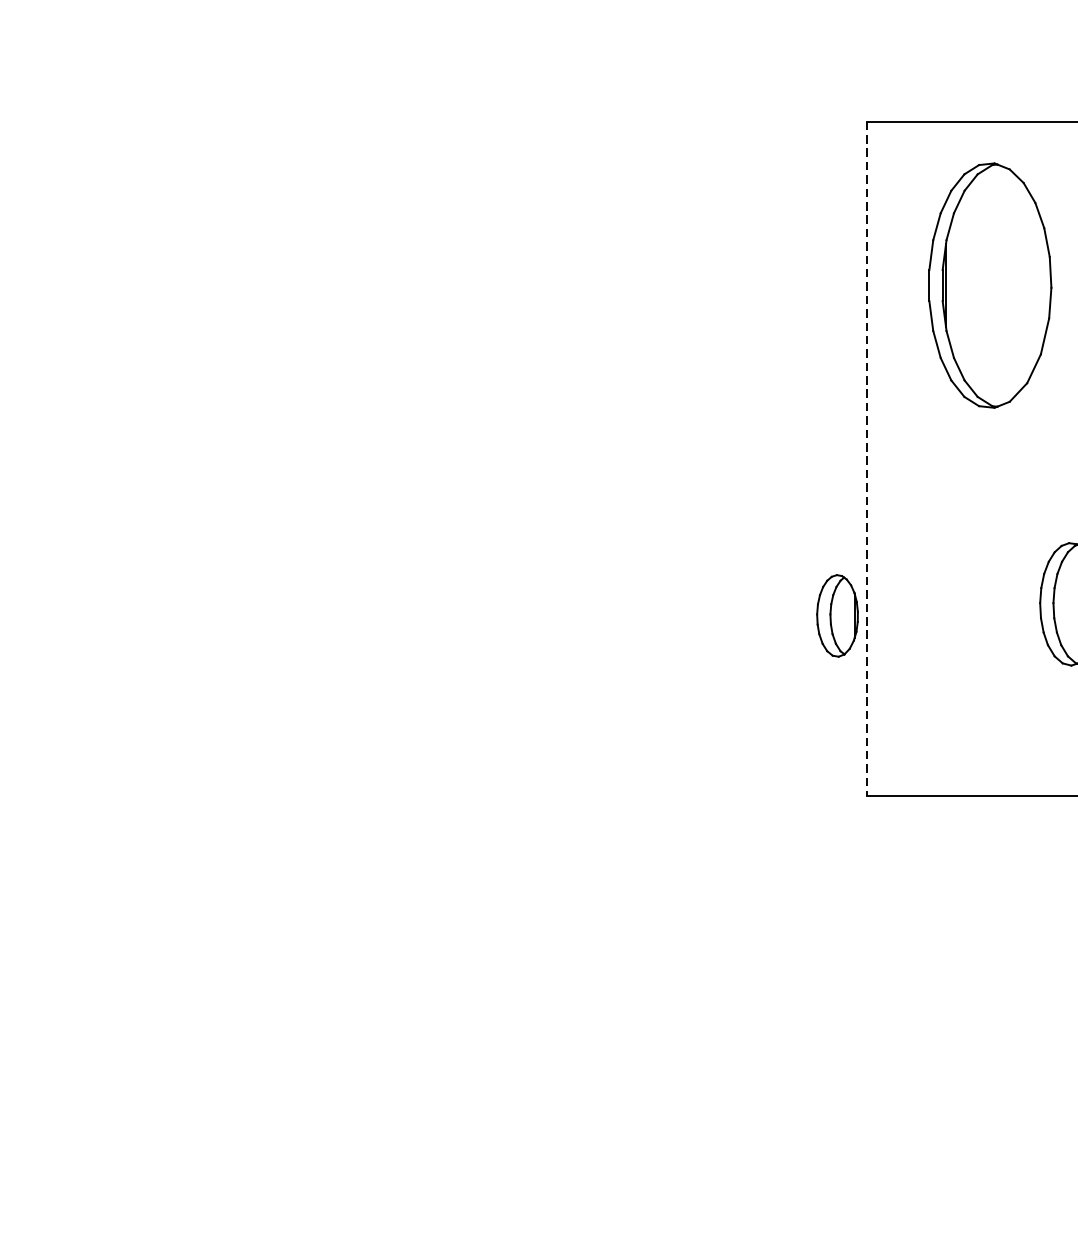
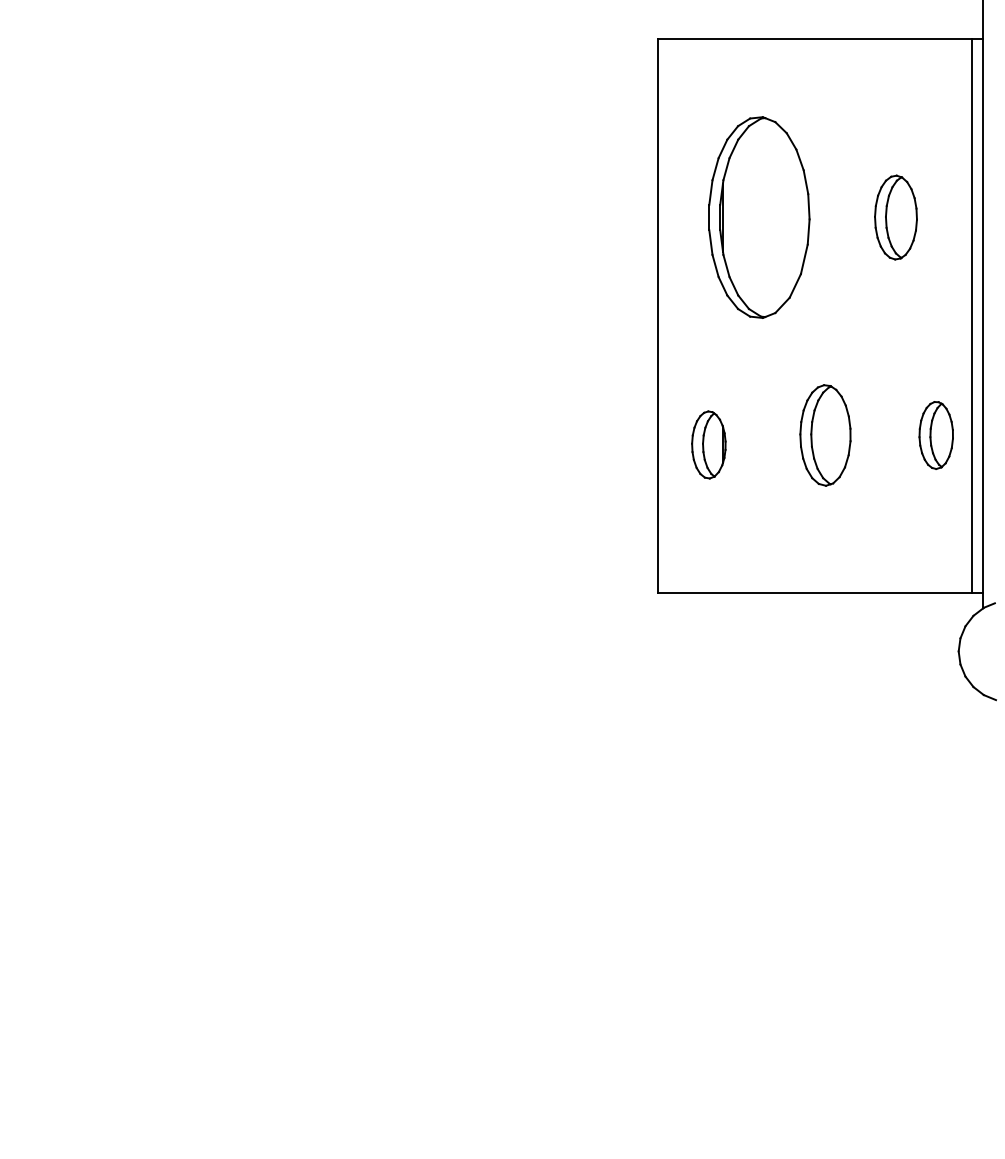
part: (990, 285) -> (759, 217), moved
line: (866, 458) -> (657, 315), dashed -> solid
part: (837, 615) -> (708, 444), moved

